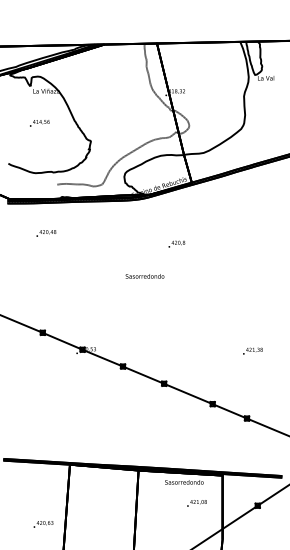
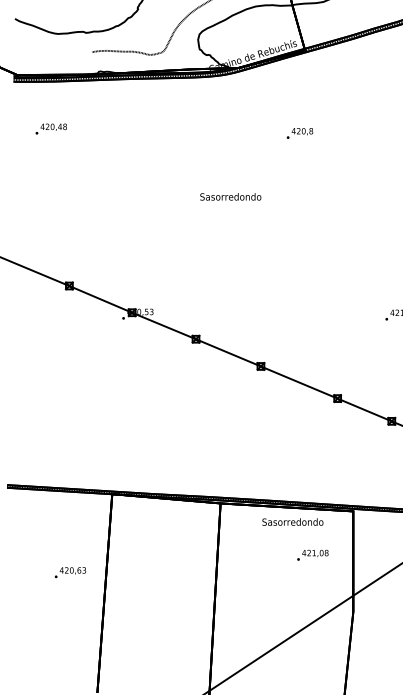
text: (46, 233) -> (51, 129), moved
text: (176, 243) -> (299, 132), moved
text: (43, 524) -> (70, 572), moved

